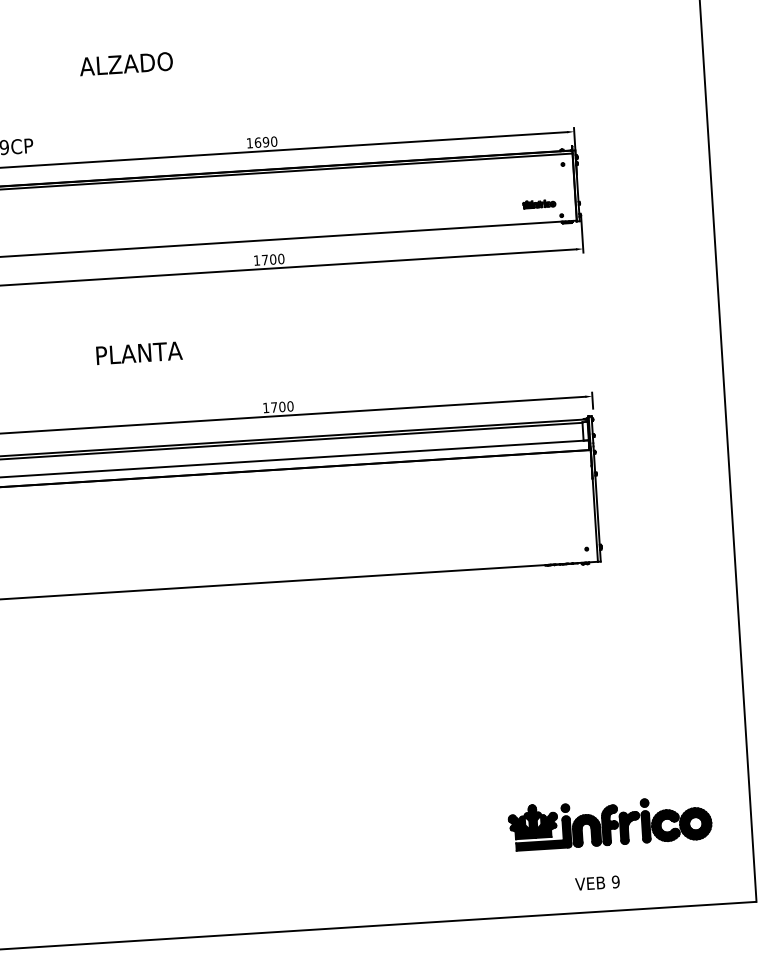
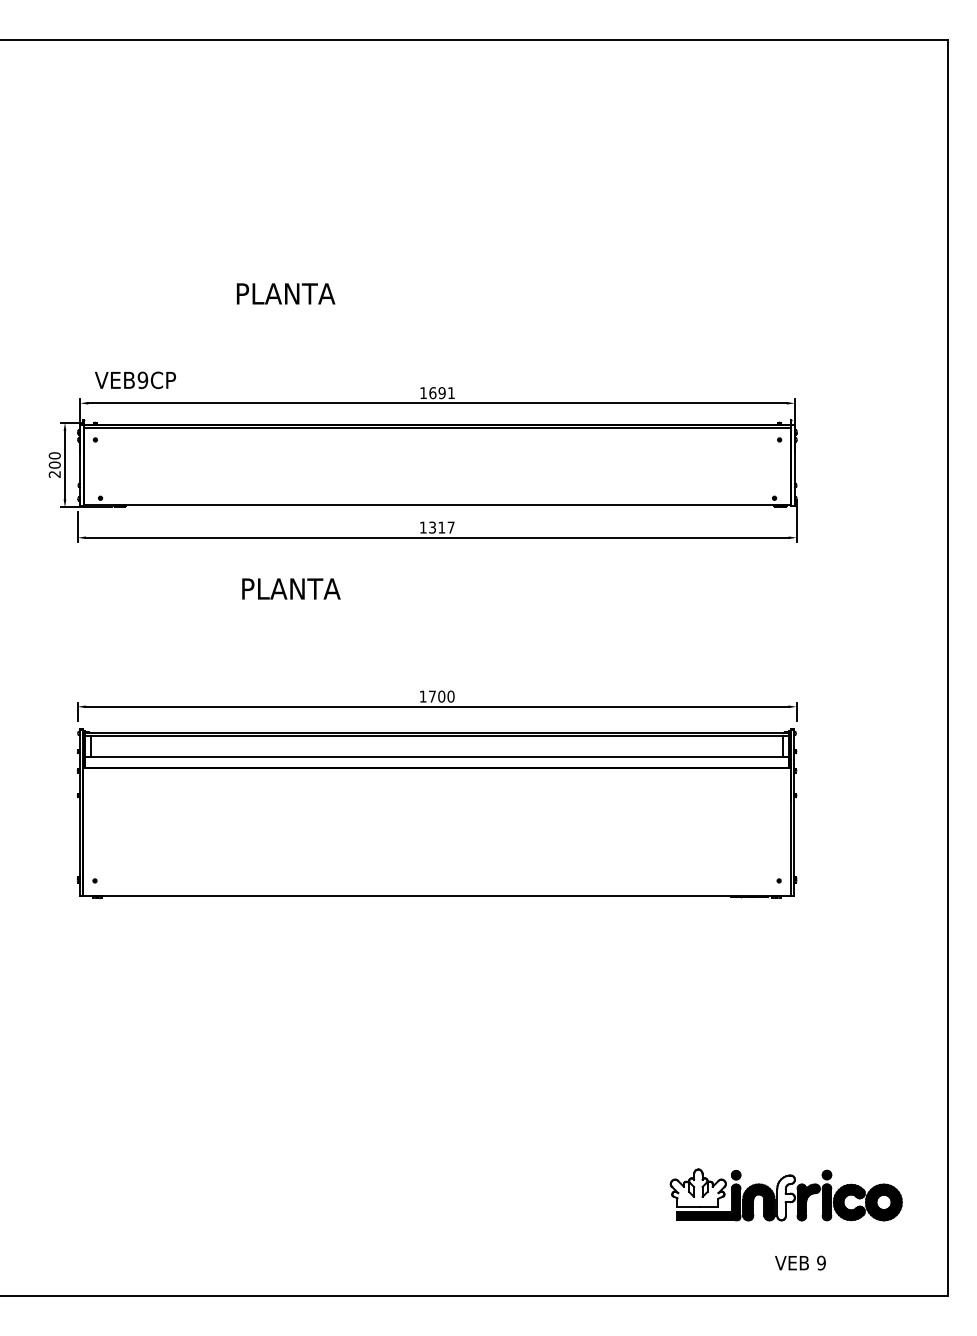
text: (125, 63) -> (287, 293), ALZADO -> PLANTA
text: (274, 142) -> (451, 393), 1690 -> 1691
part: (539, 204) -> (749, 483), removed
text: (272, 259) -> (441, 527), 1700 -> 1317
text: (139, 352) -> (291, 588), moved
fill: (532, 821) -> (697, 1188), removed
fill: (609, 824) -> (785, 1197), removed
text: (597, 882) -> (800, 1262), moved

